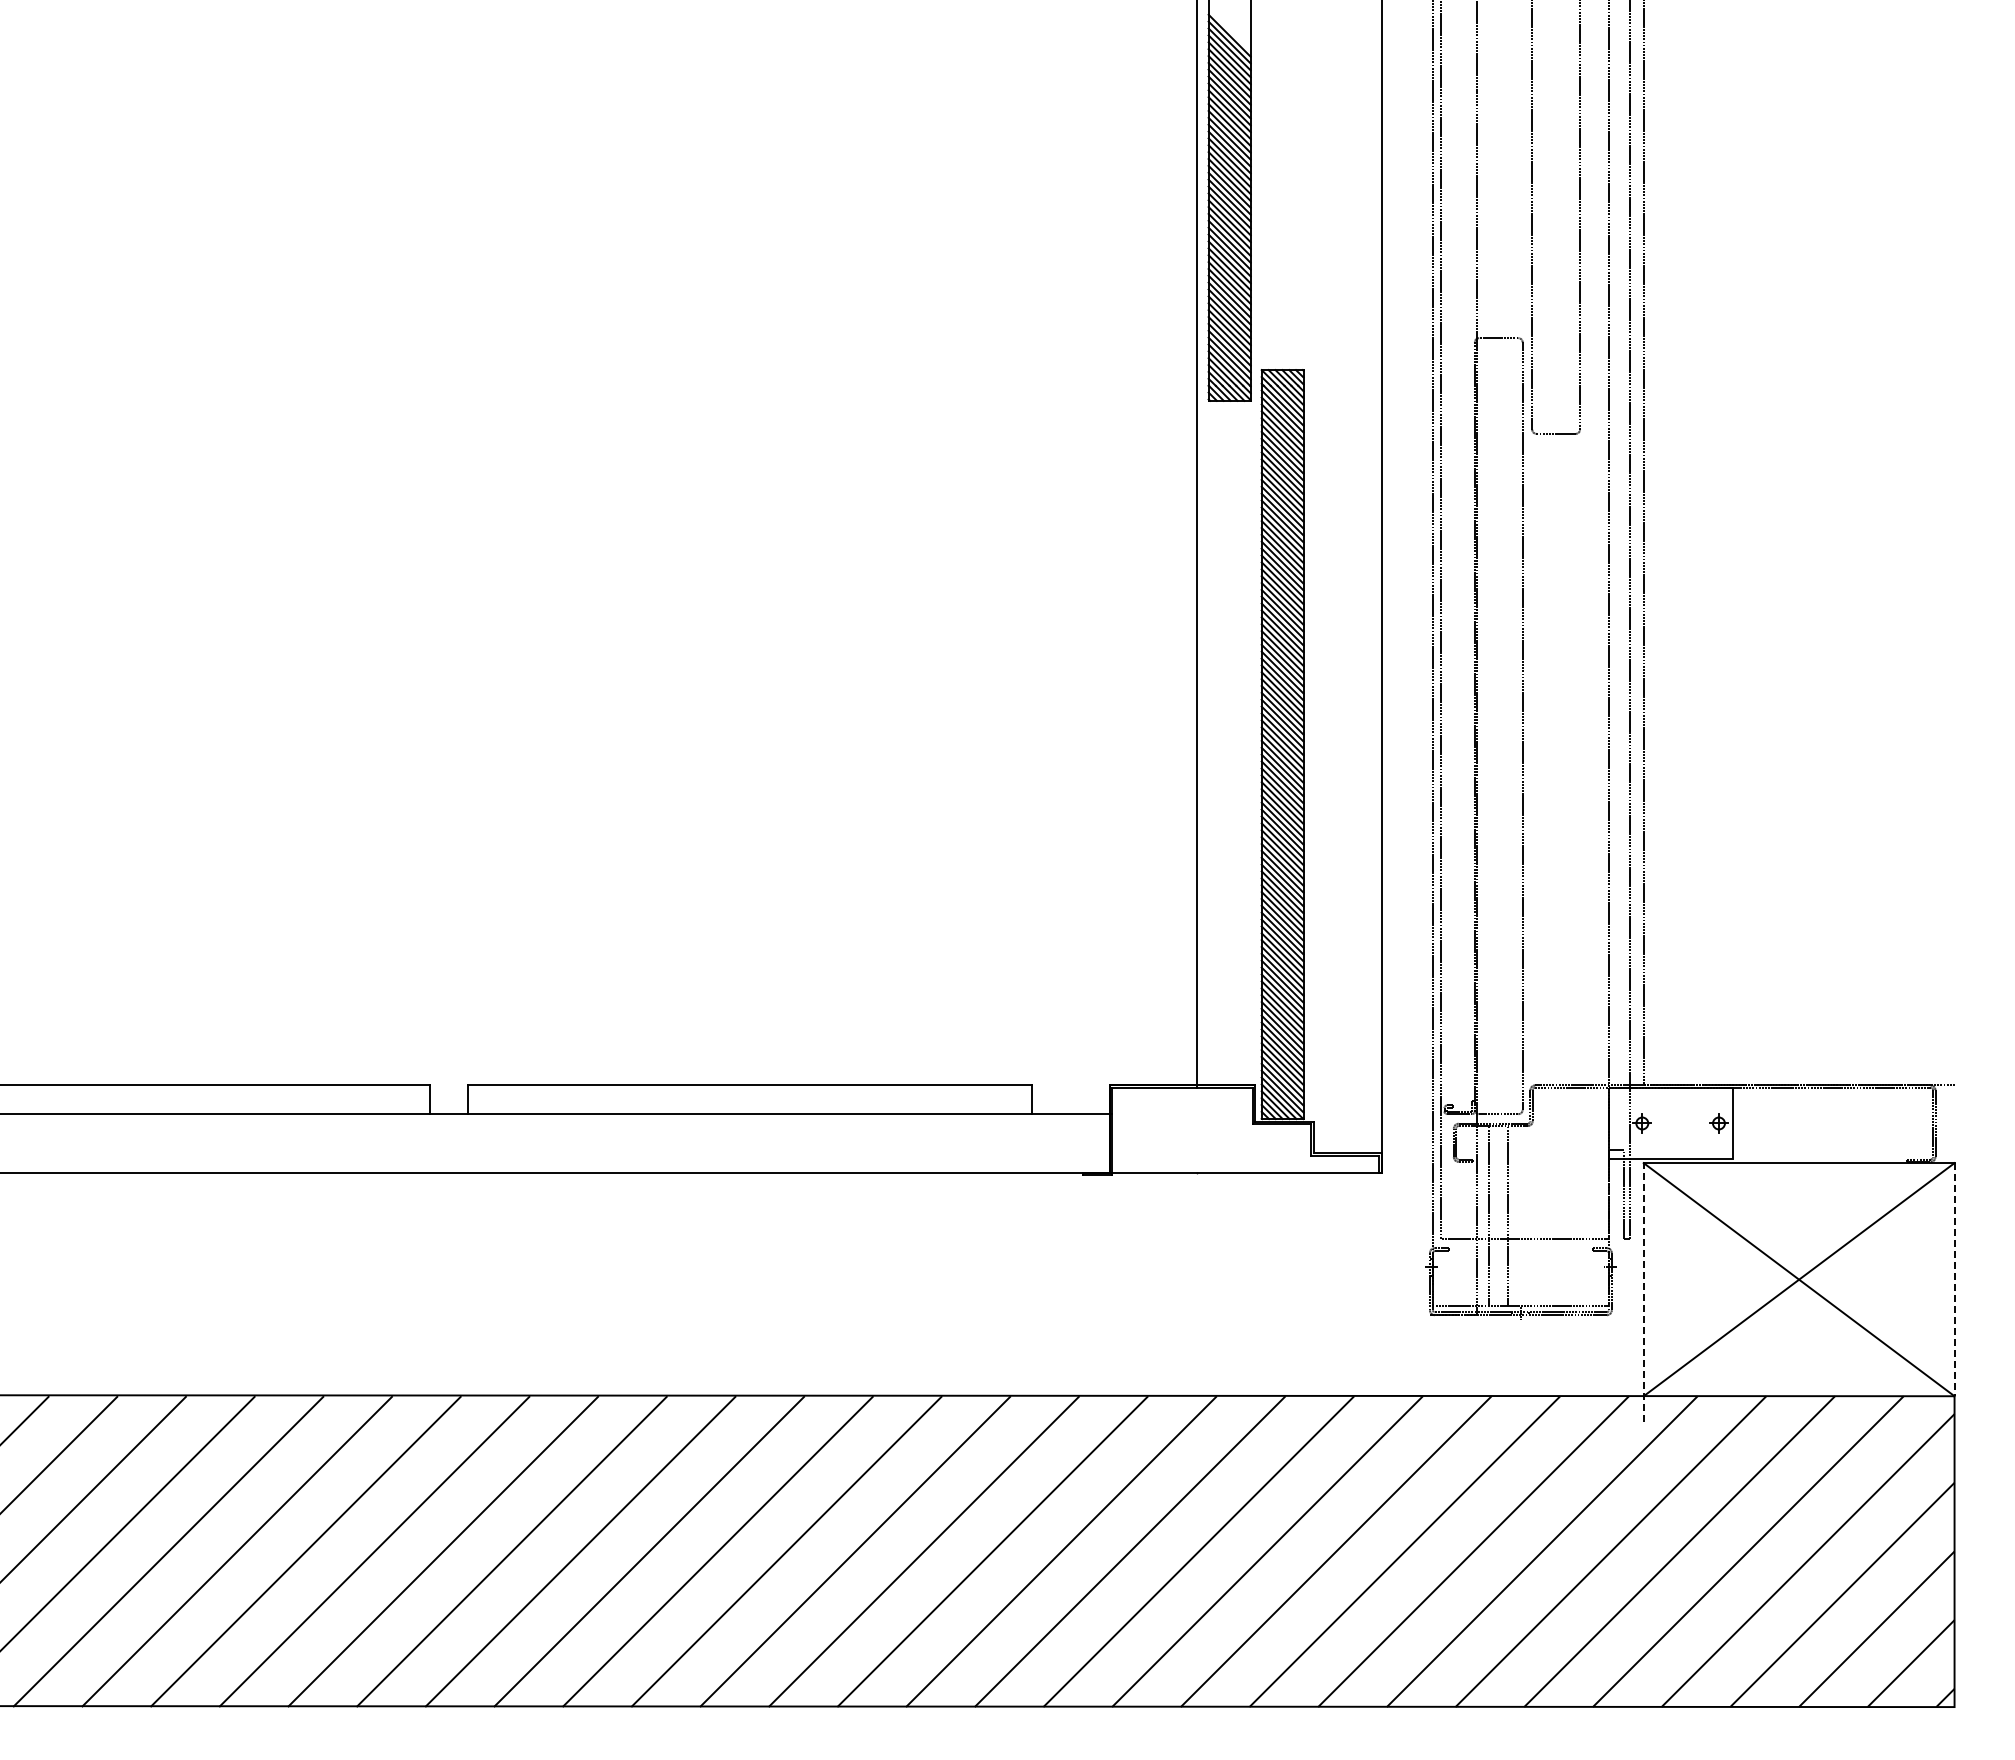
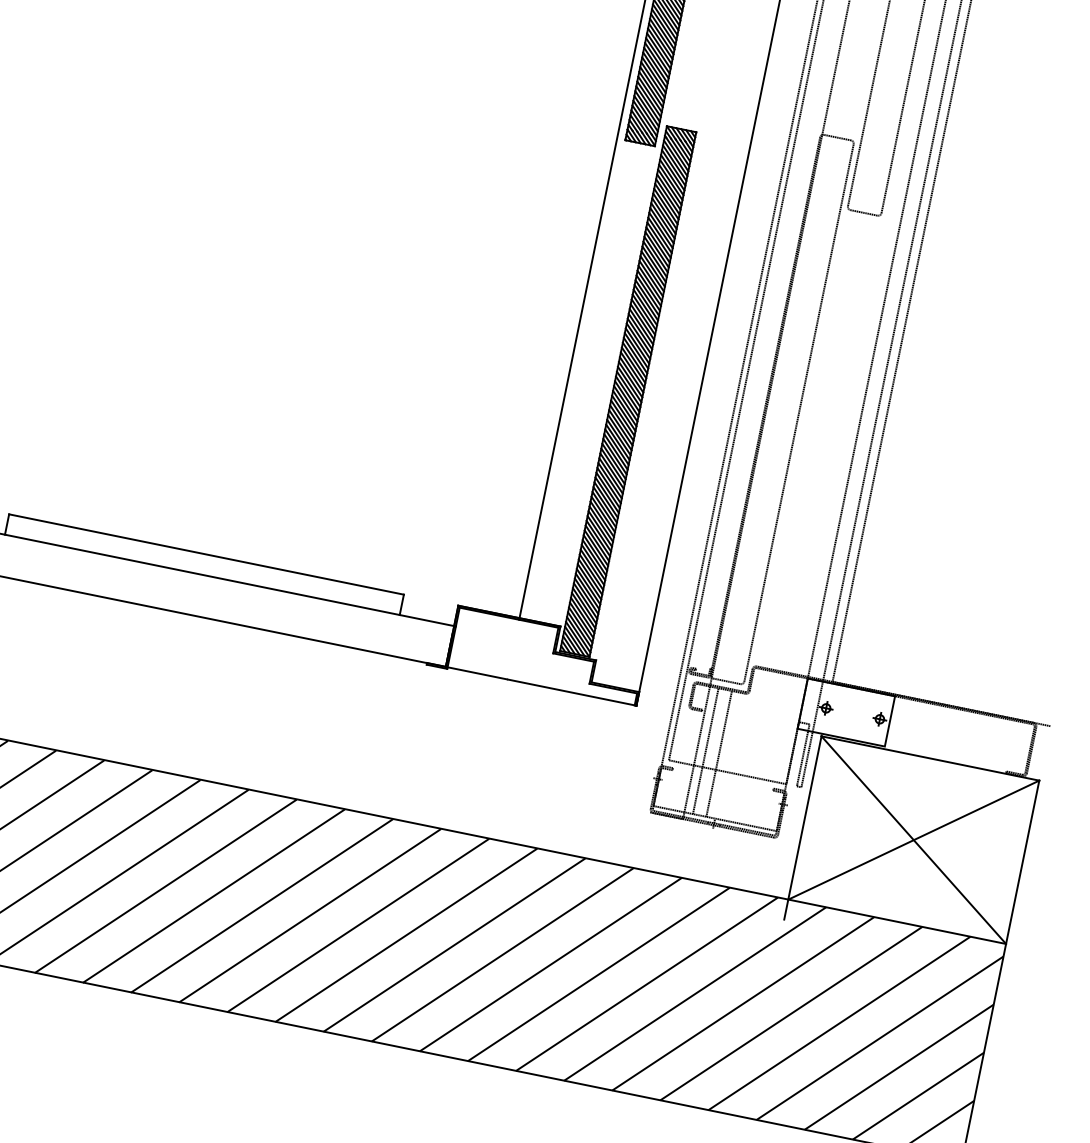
line: (1954, 1279) -> (1022, 862), dashed -> solid
line: (1643, 1293) -> (802, 827), dashed -> solid

